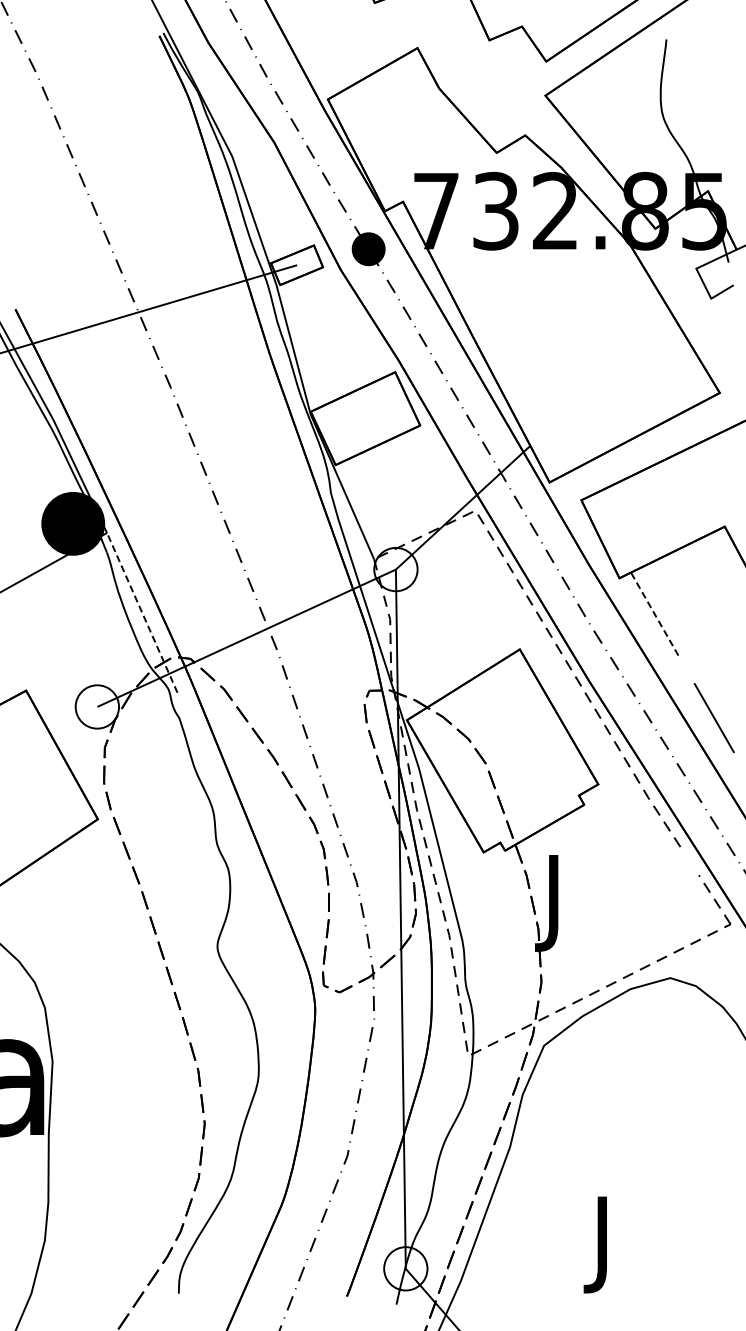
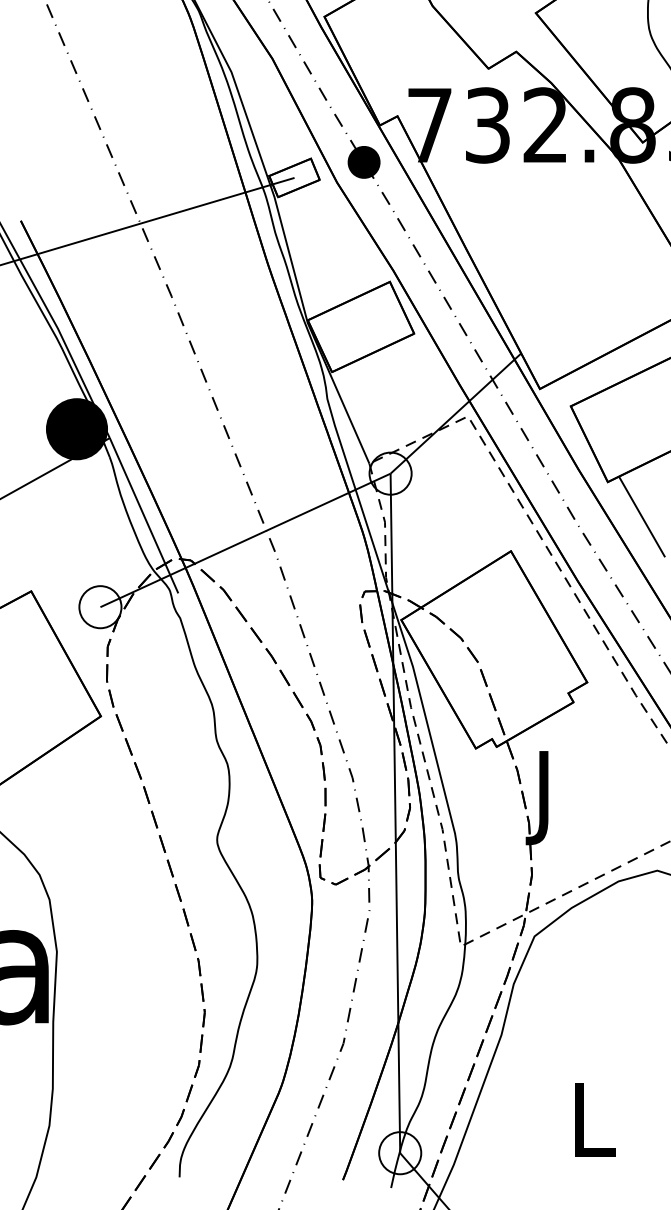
line: (142, 612) -> (144, 515), dashed -> solid
line: (654, 614) -> (641, 517), dashed -> solid
text: (605, 1244) -> (594, 1129), J -> L

